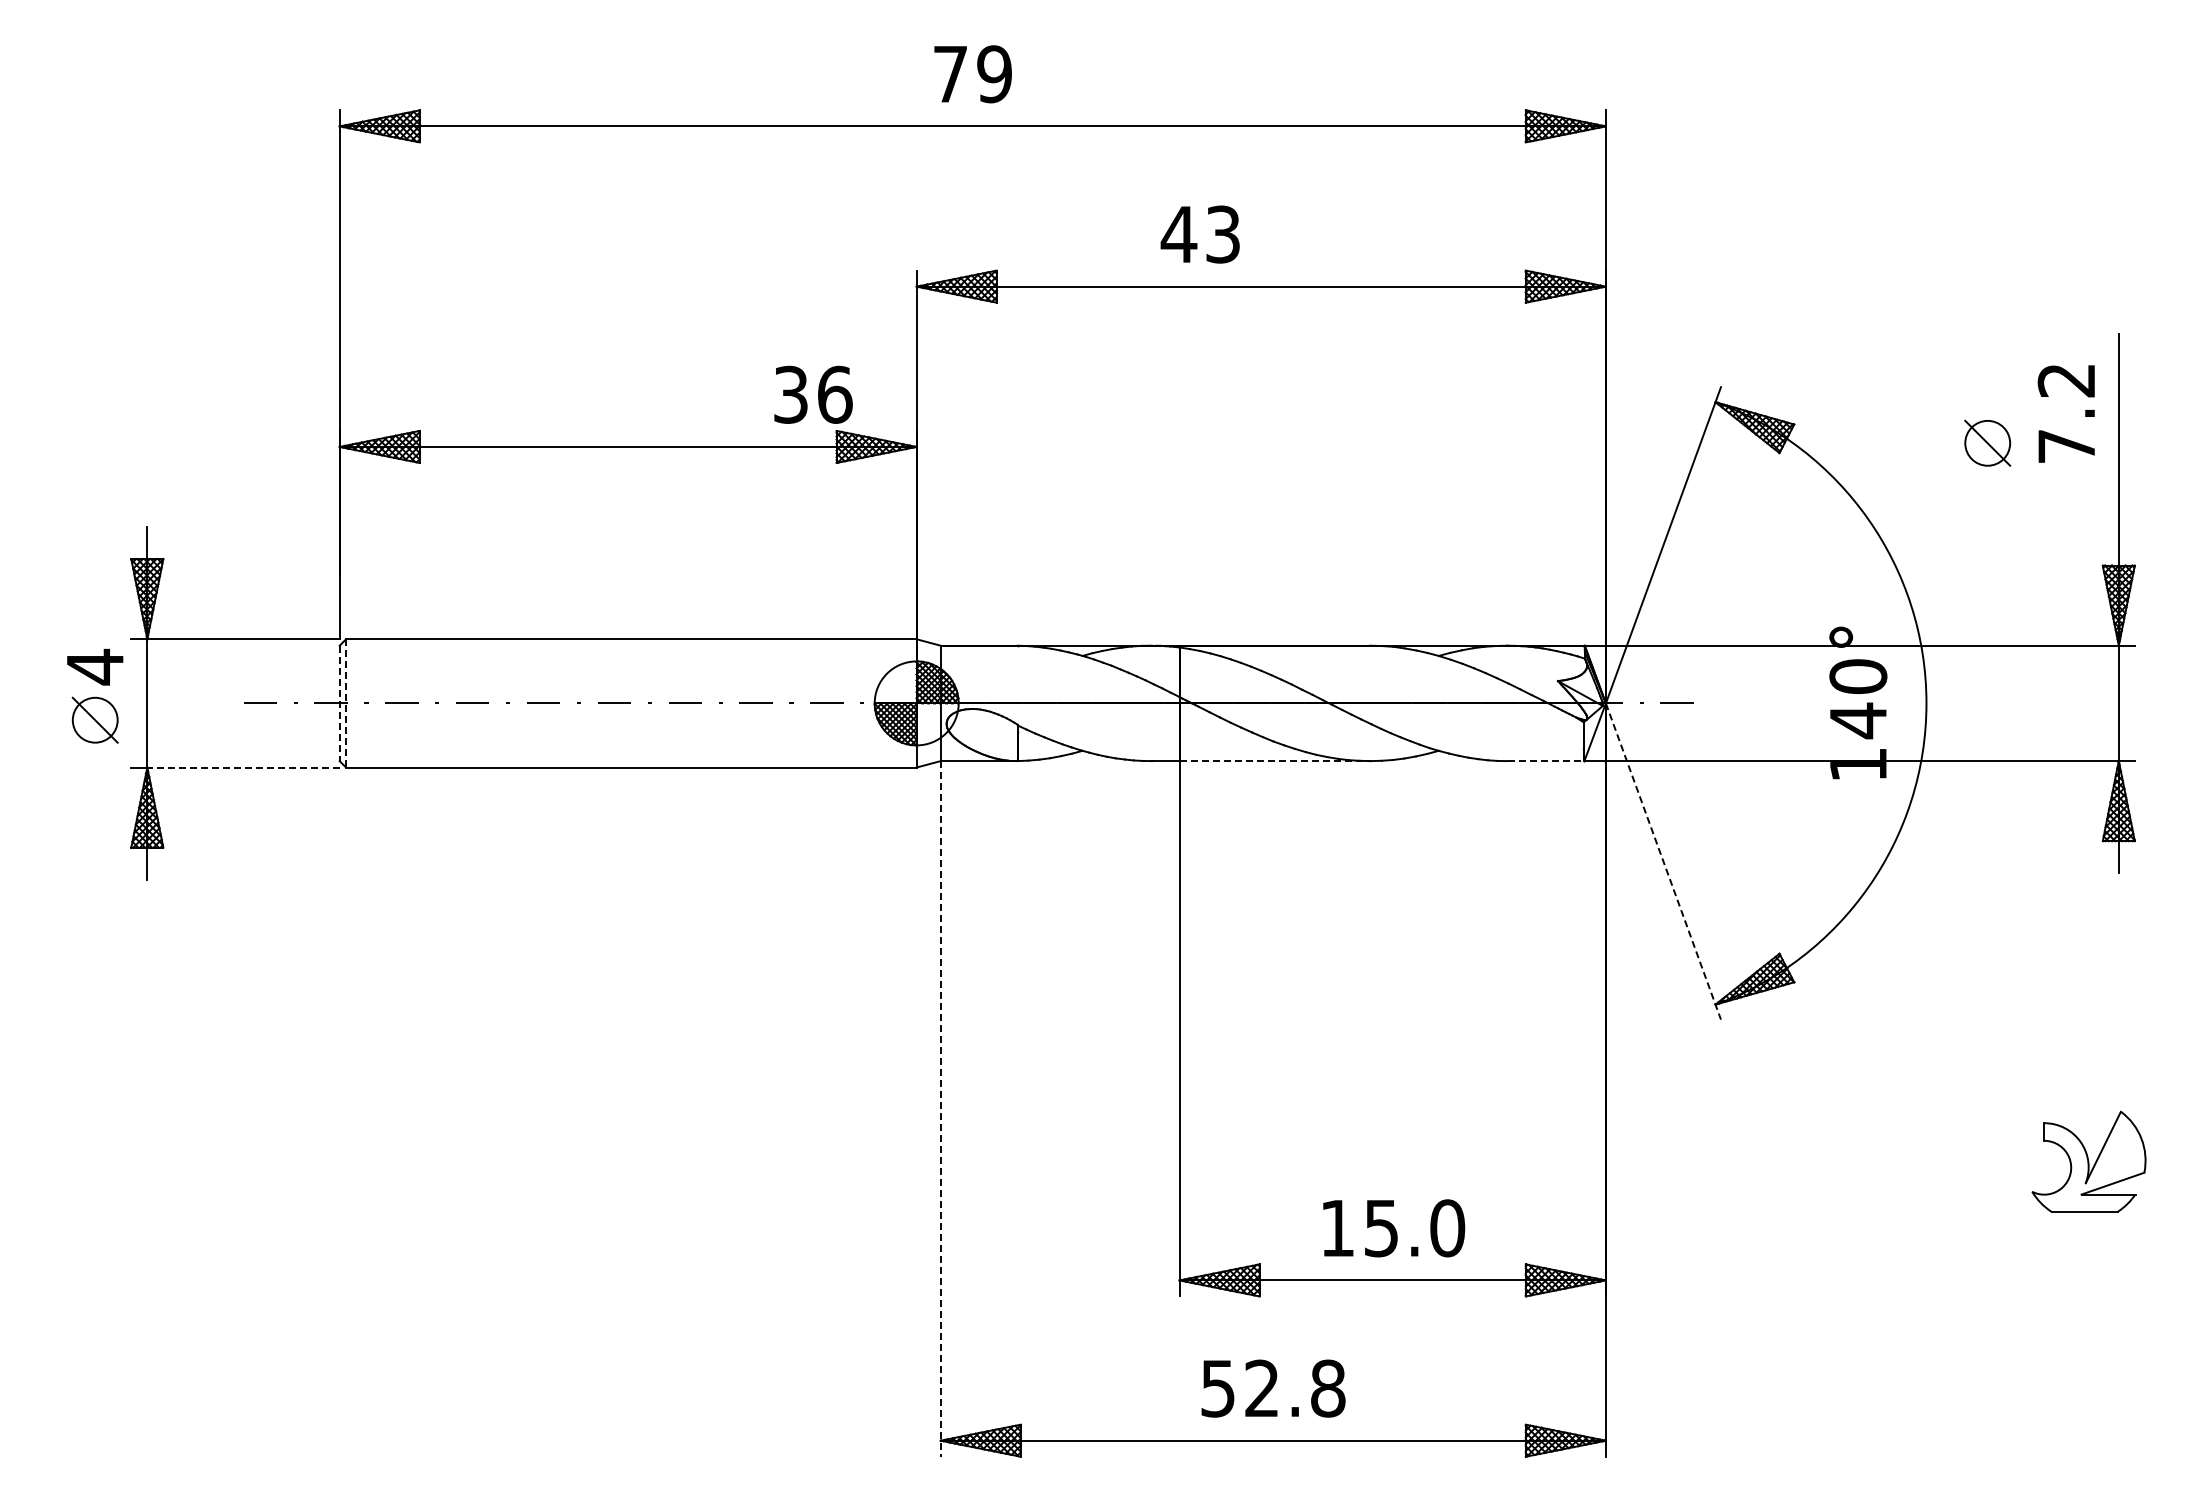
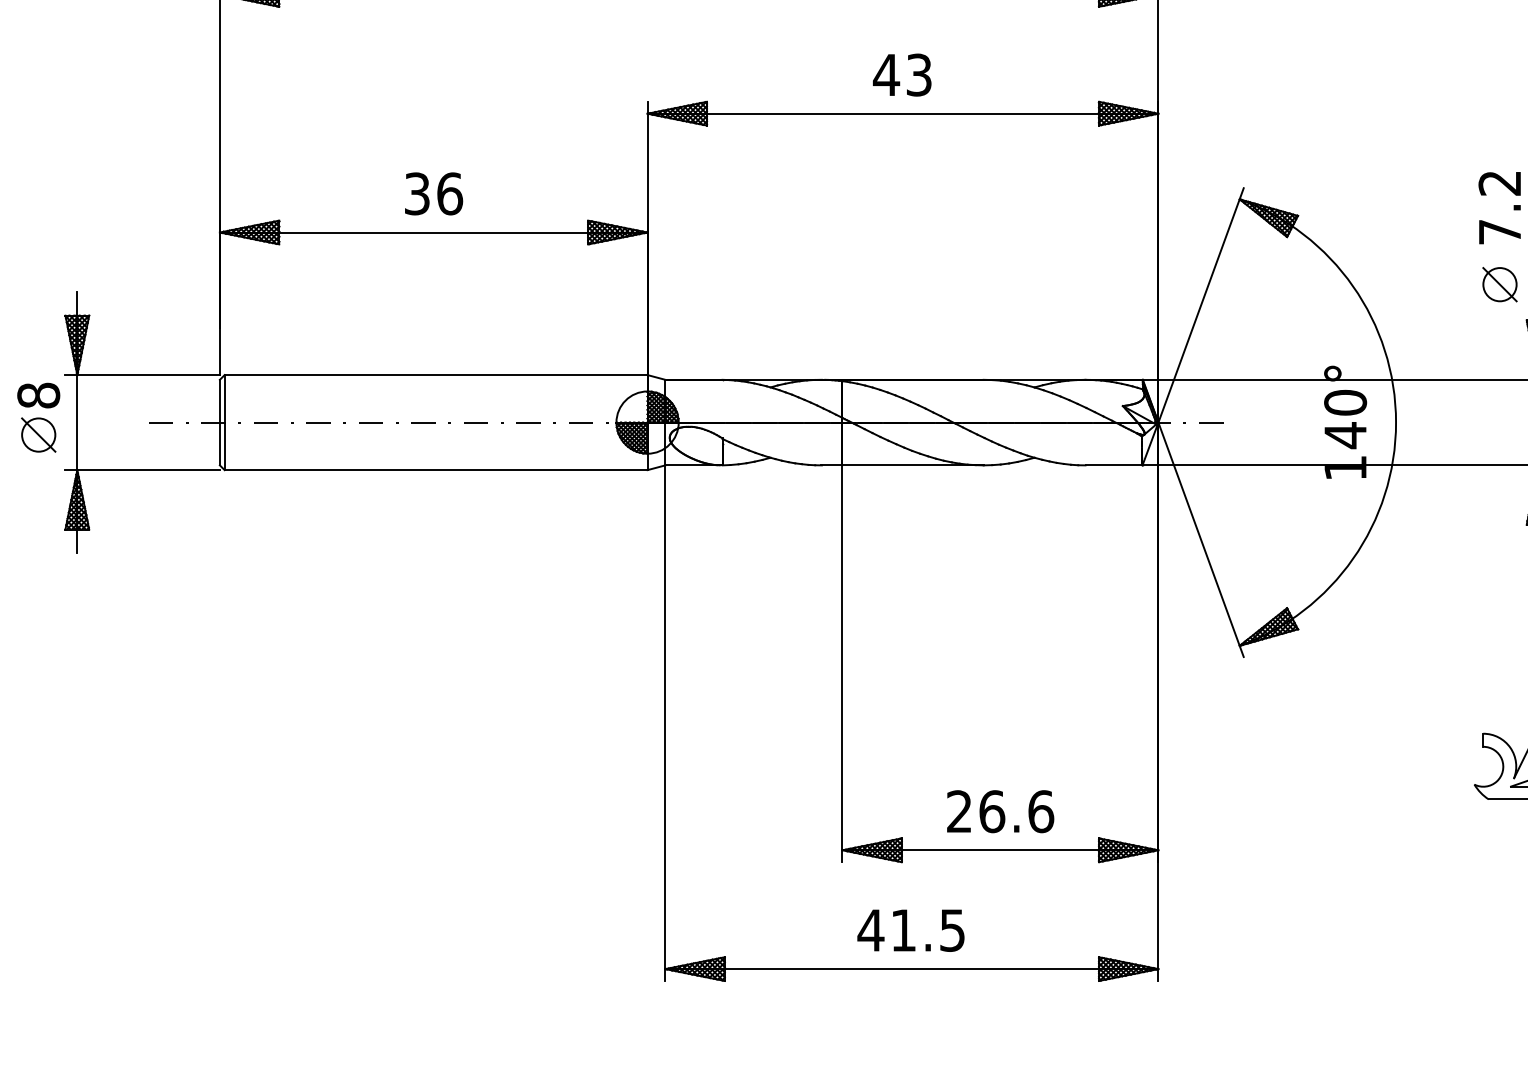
text: (1199, 234) -> (901, 75), moved
text: (813, 394) -> (433, 193), moved
part: (1987, 442) -> (1499, 284), moved
text: (95, 666) -> (38, 395), 4 -> 8
line: (339, 703) -> (219, 422), dashed -> solid
line: (346, 703) -> (224, 422), dashed -> solid
line: (1275, 761) -> (913, 465), dashed -> solid
line: (1546, 761) -> (1114, 465), dashed -> solid
line: (243, 767) -> (148, 470), dashed -> solid
line: (1663, 862) -> (1201, 540), dashed -> solid
line: (940, 1108) -> (665, 722), dashed -> solid
text: (1392, 1228) -> (1000, 811), 15.0 -> 26.6
text: (1272, 1388) -> (911, 930), 52.8 -> 41.5

